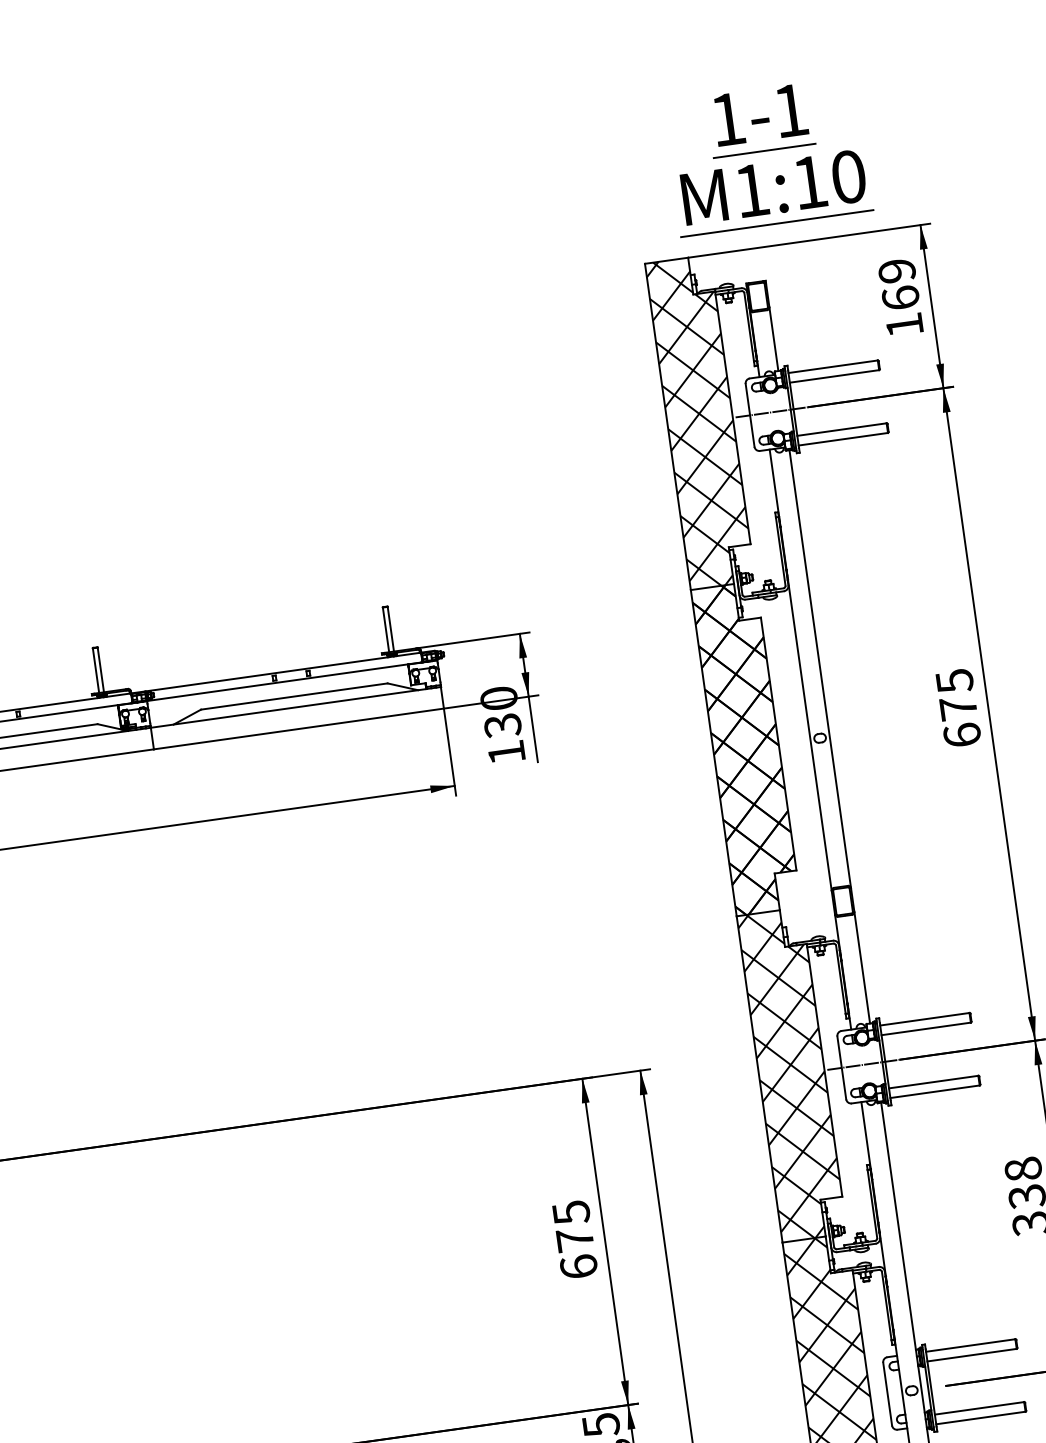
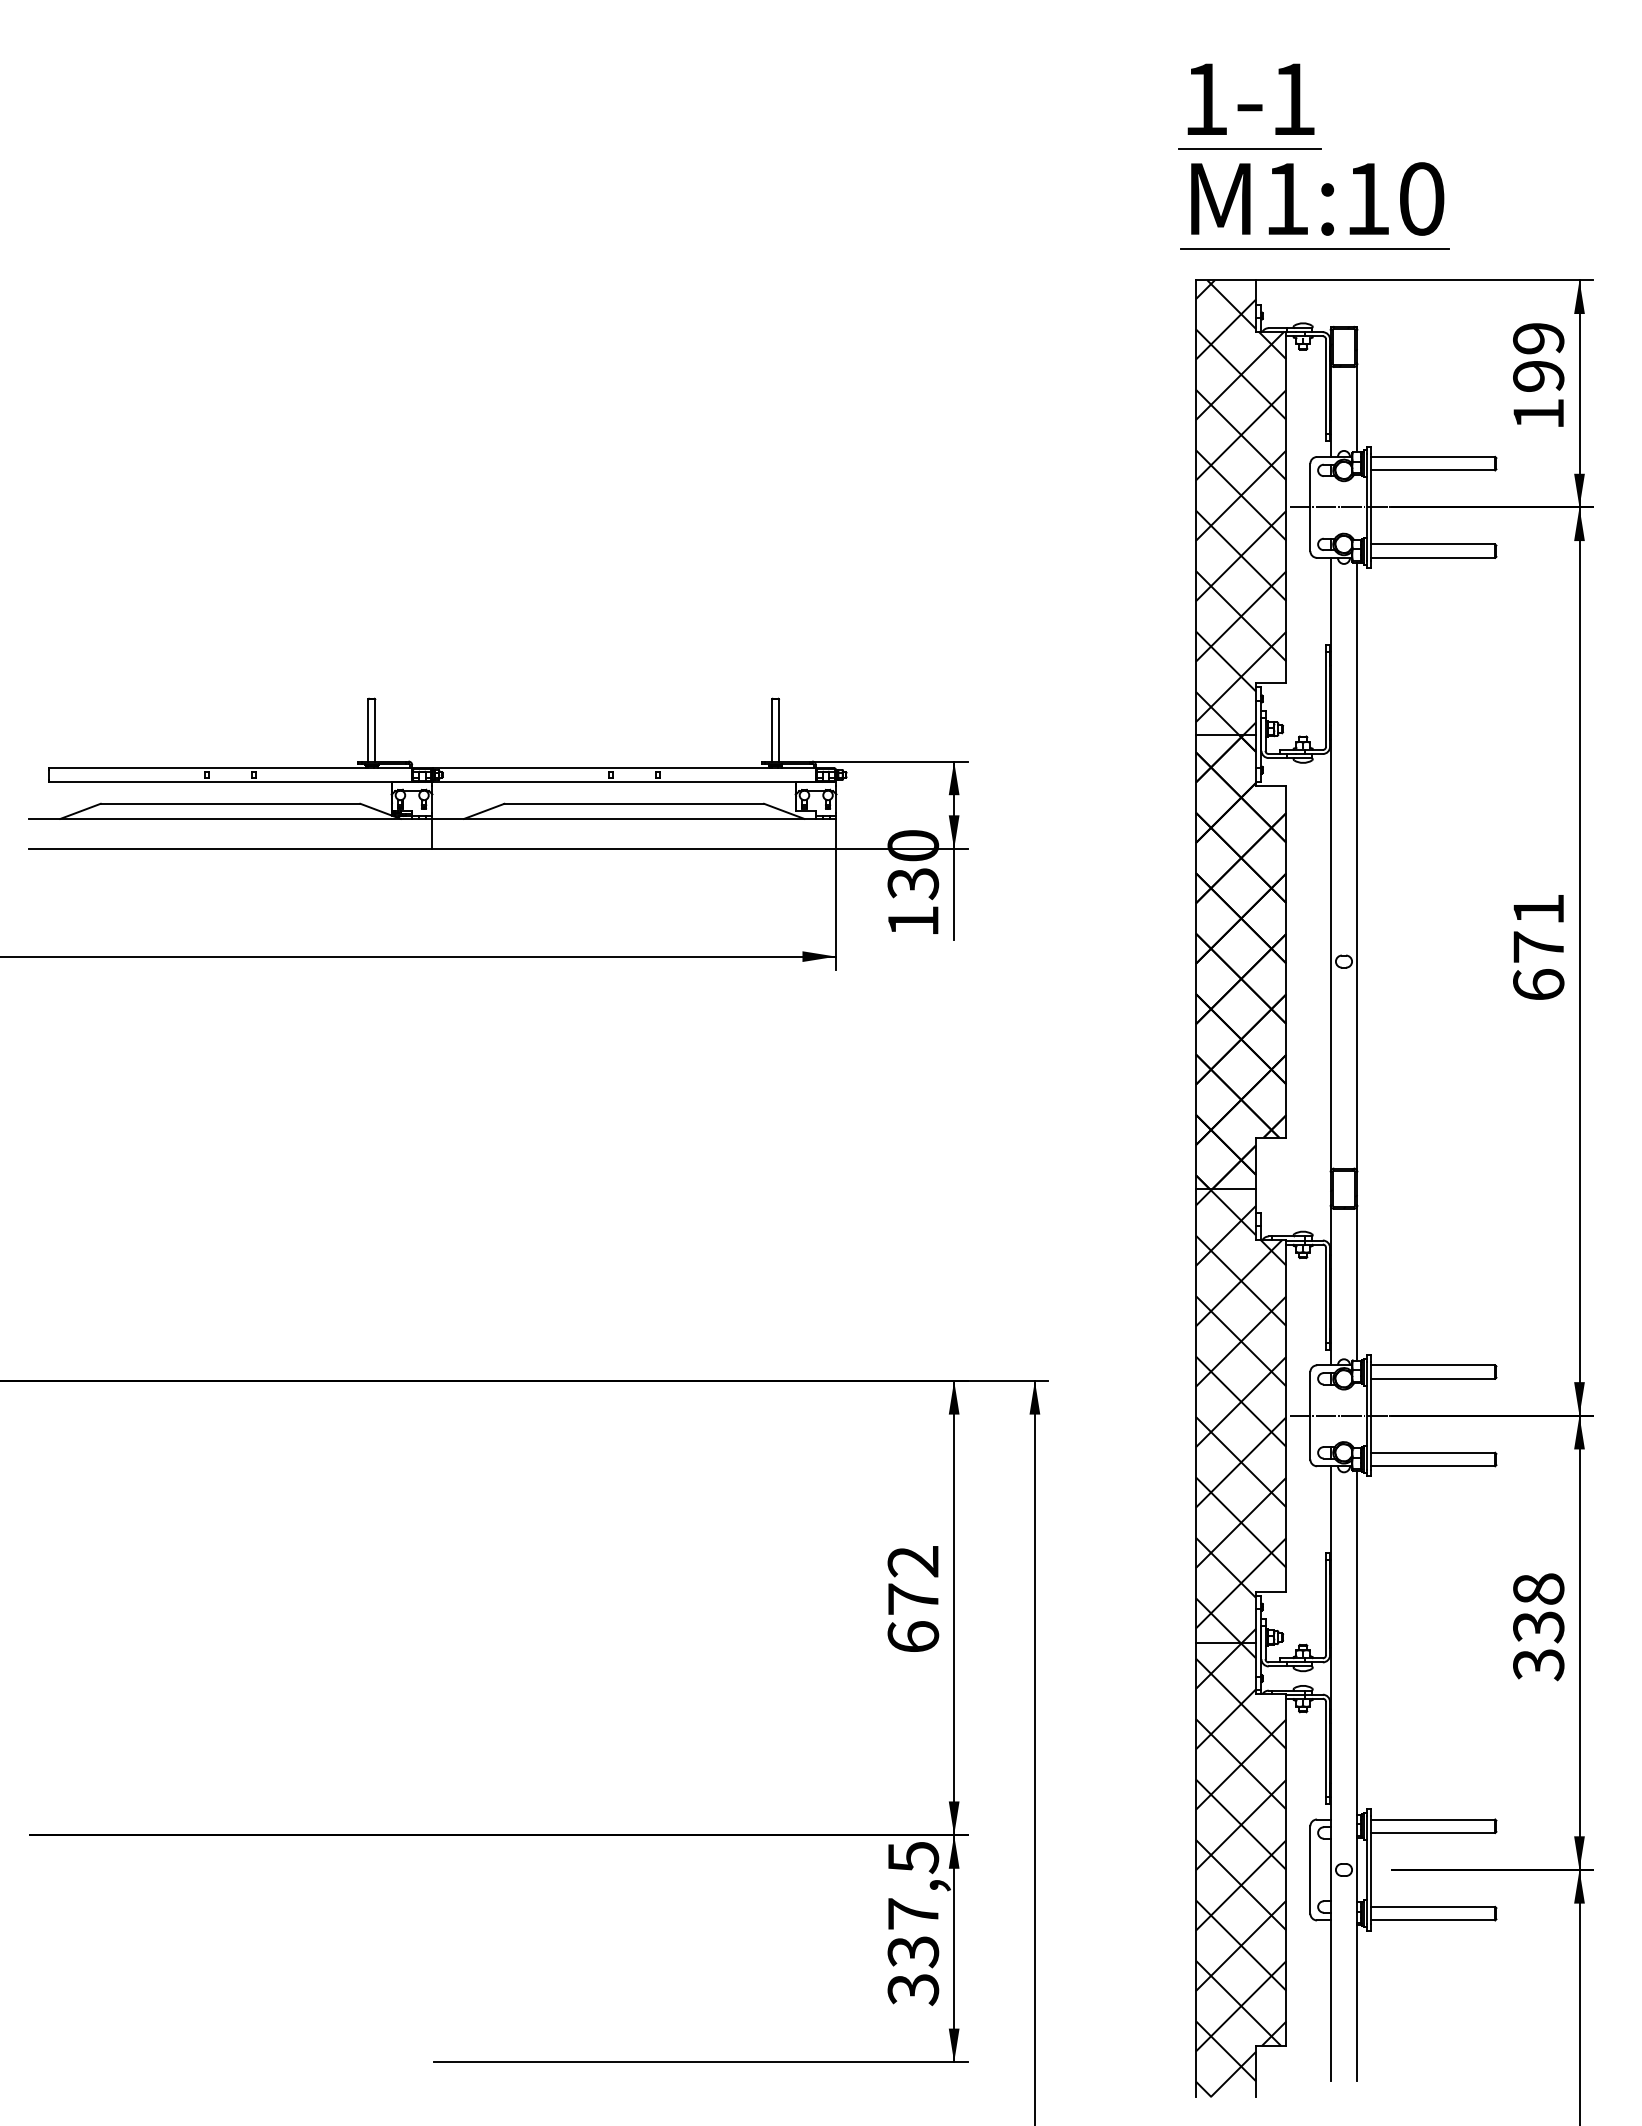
part: (759, 120) -> (1249, 106), moved
part: (777, 184) -> (1323, 195), moved
text: (900, 297) -> (1538, 375), 169 -> 199
text: (954, 681) -> (1538, 910), 675 -> 671
text: (571, 1213) -> (913, 1562), 675 -> 672

